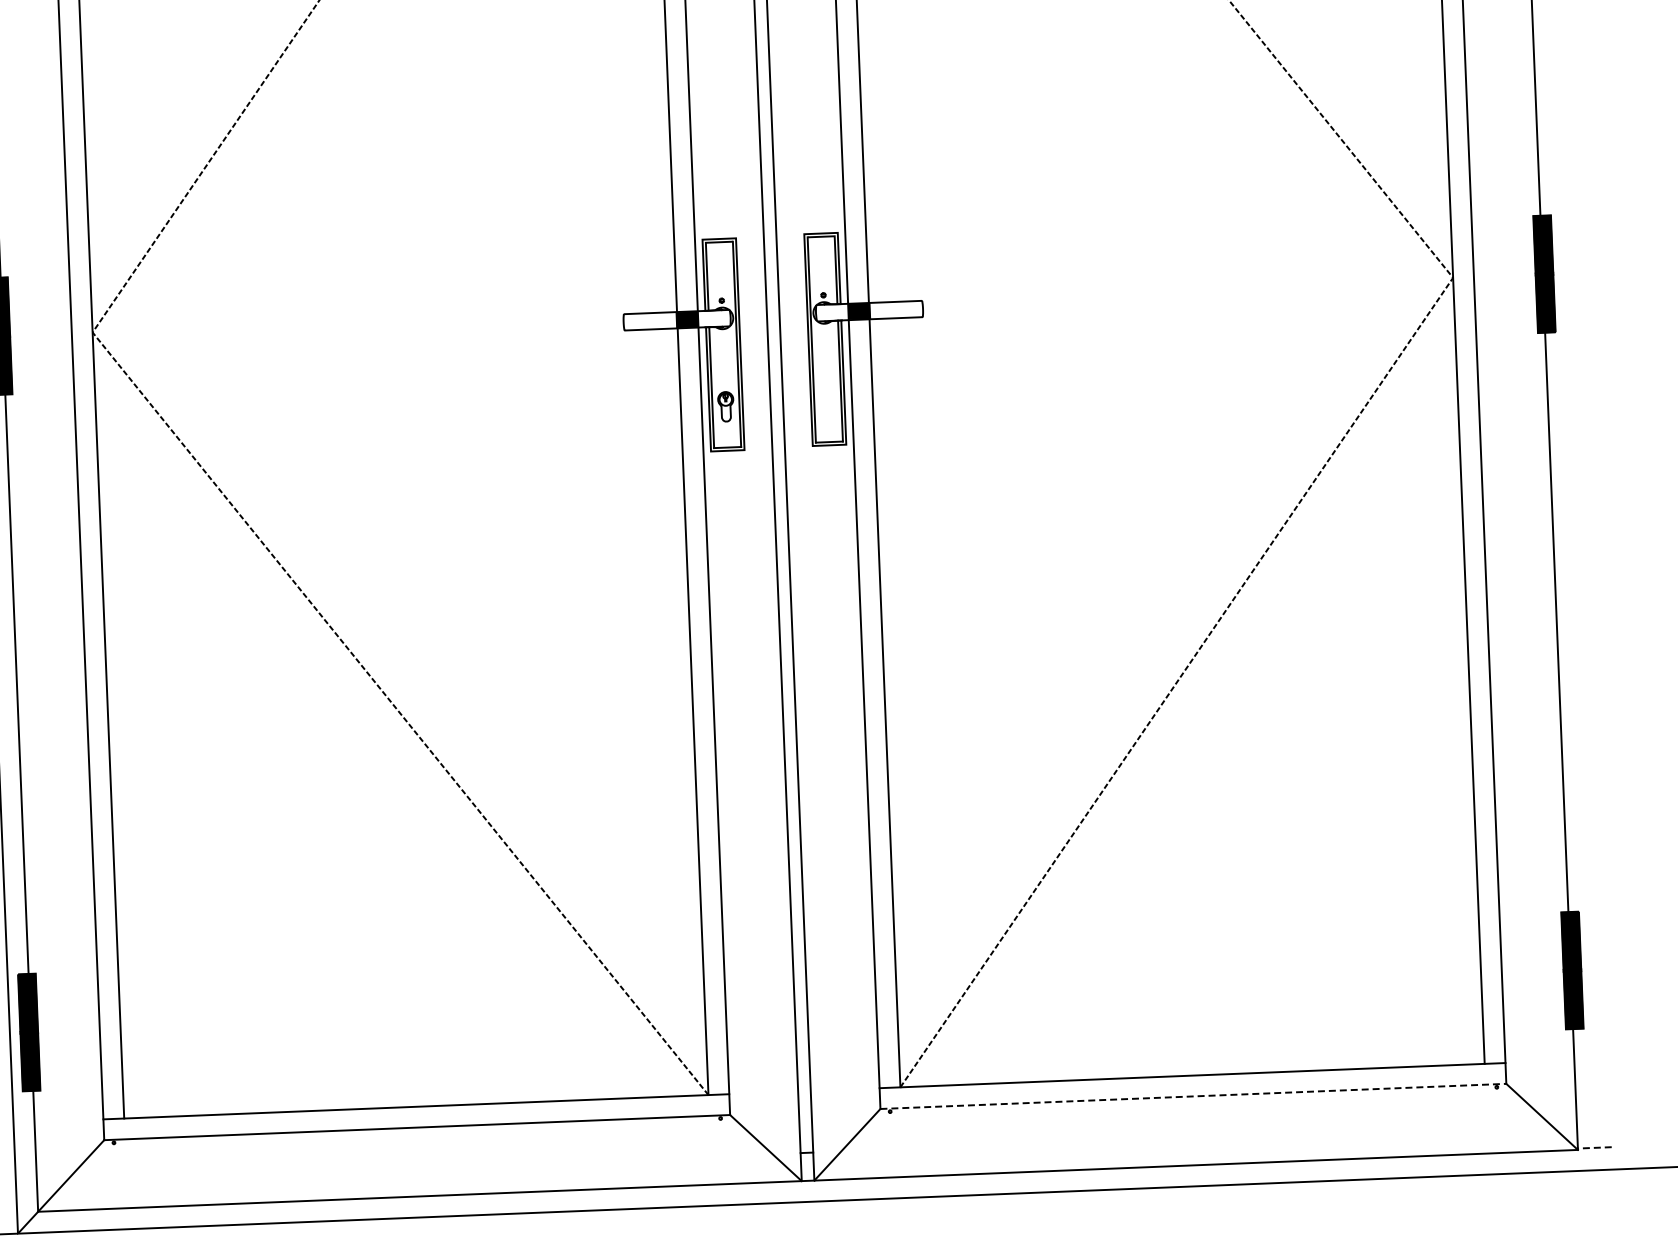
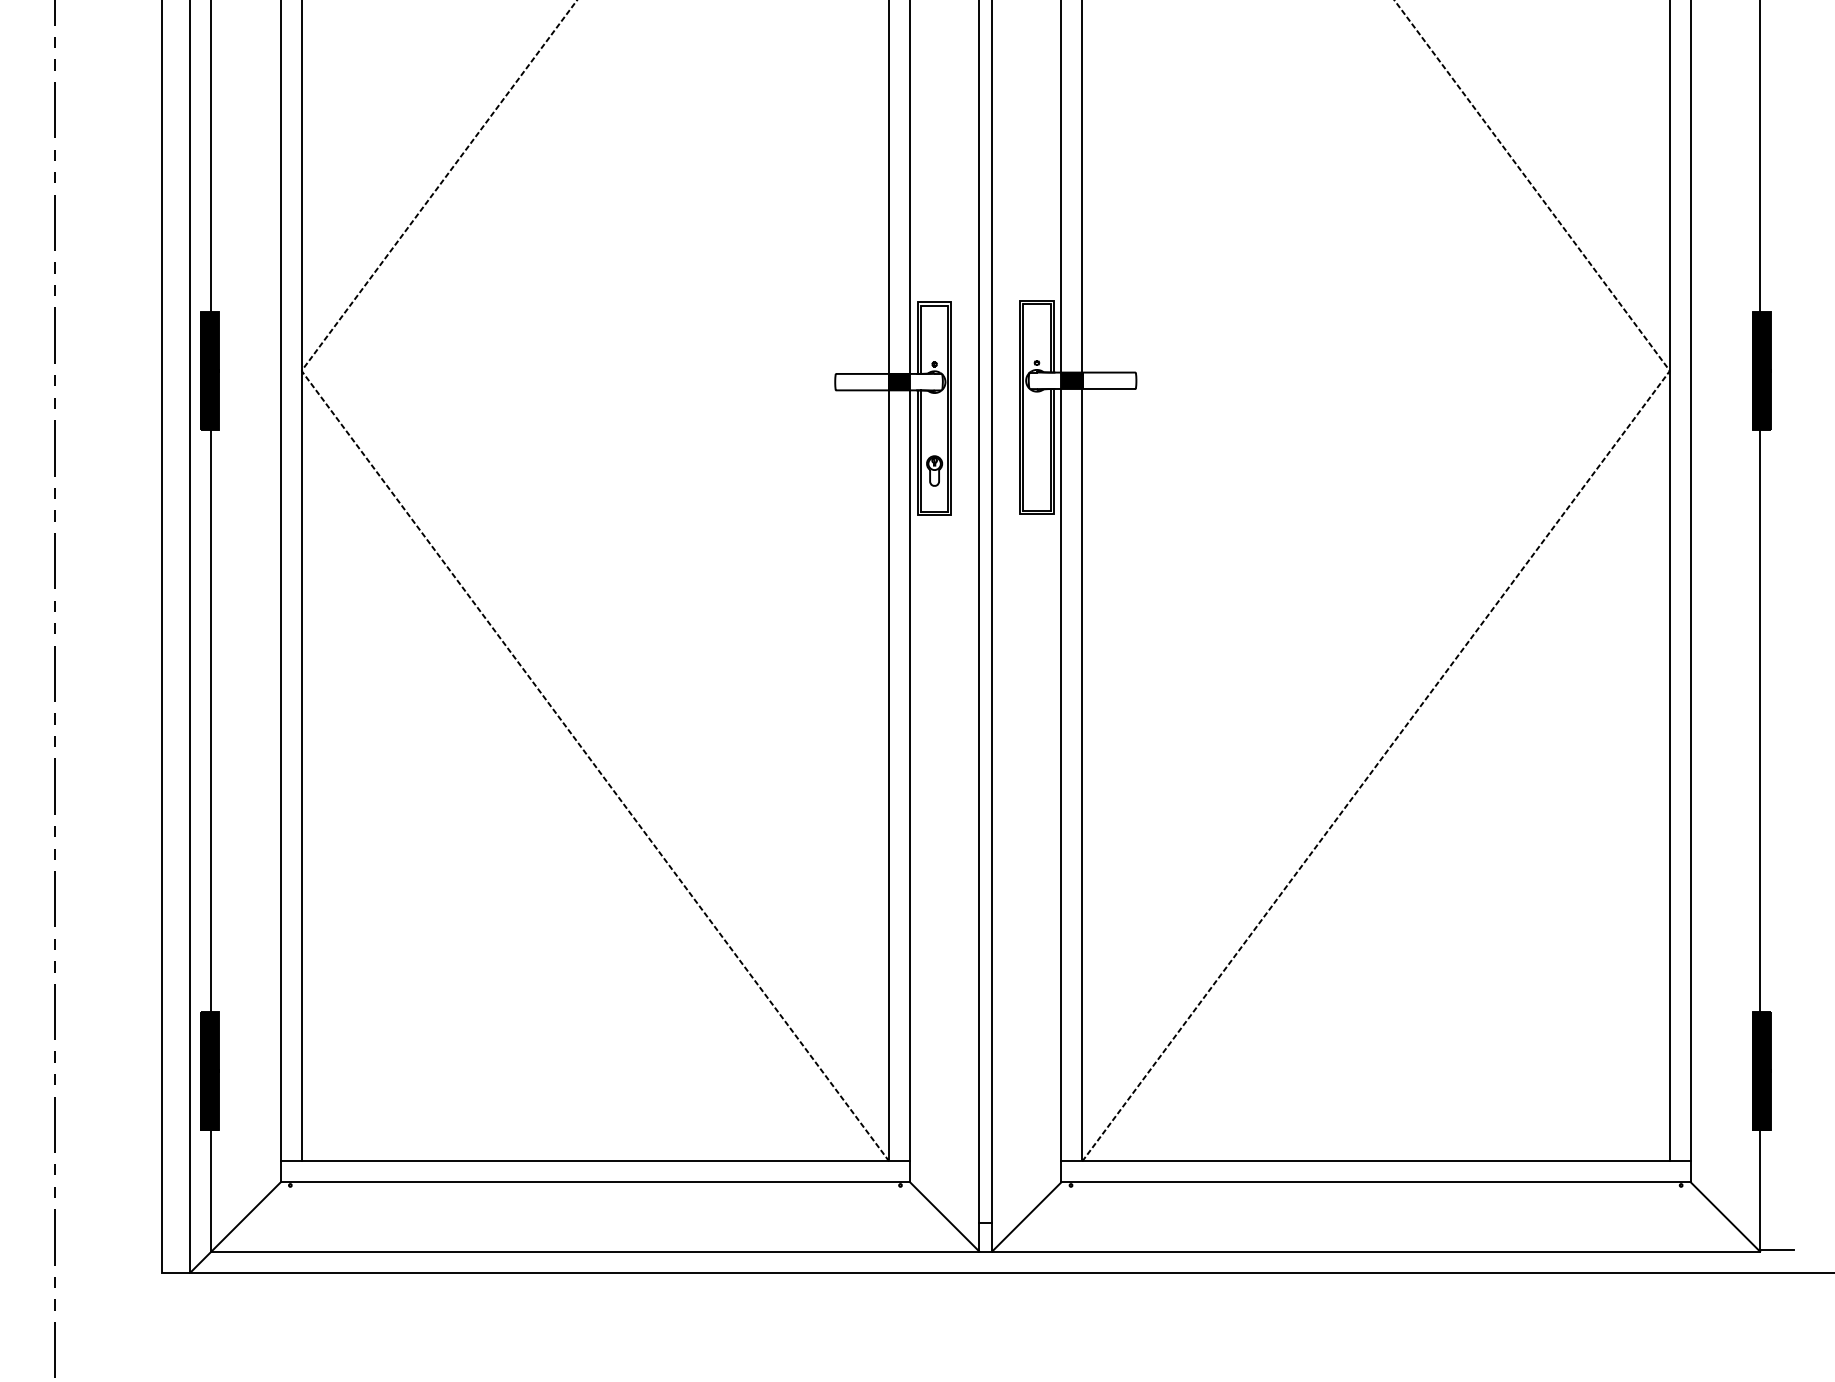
line: (1193, 1096) -> (1376, 1182), dashed -> solid
line: (1594, 1148) -> (1776, 1250), dashed -> solid

